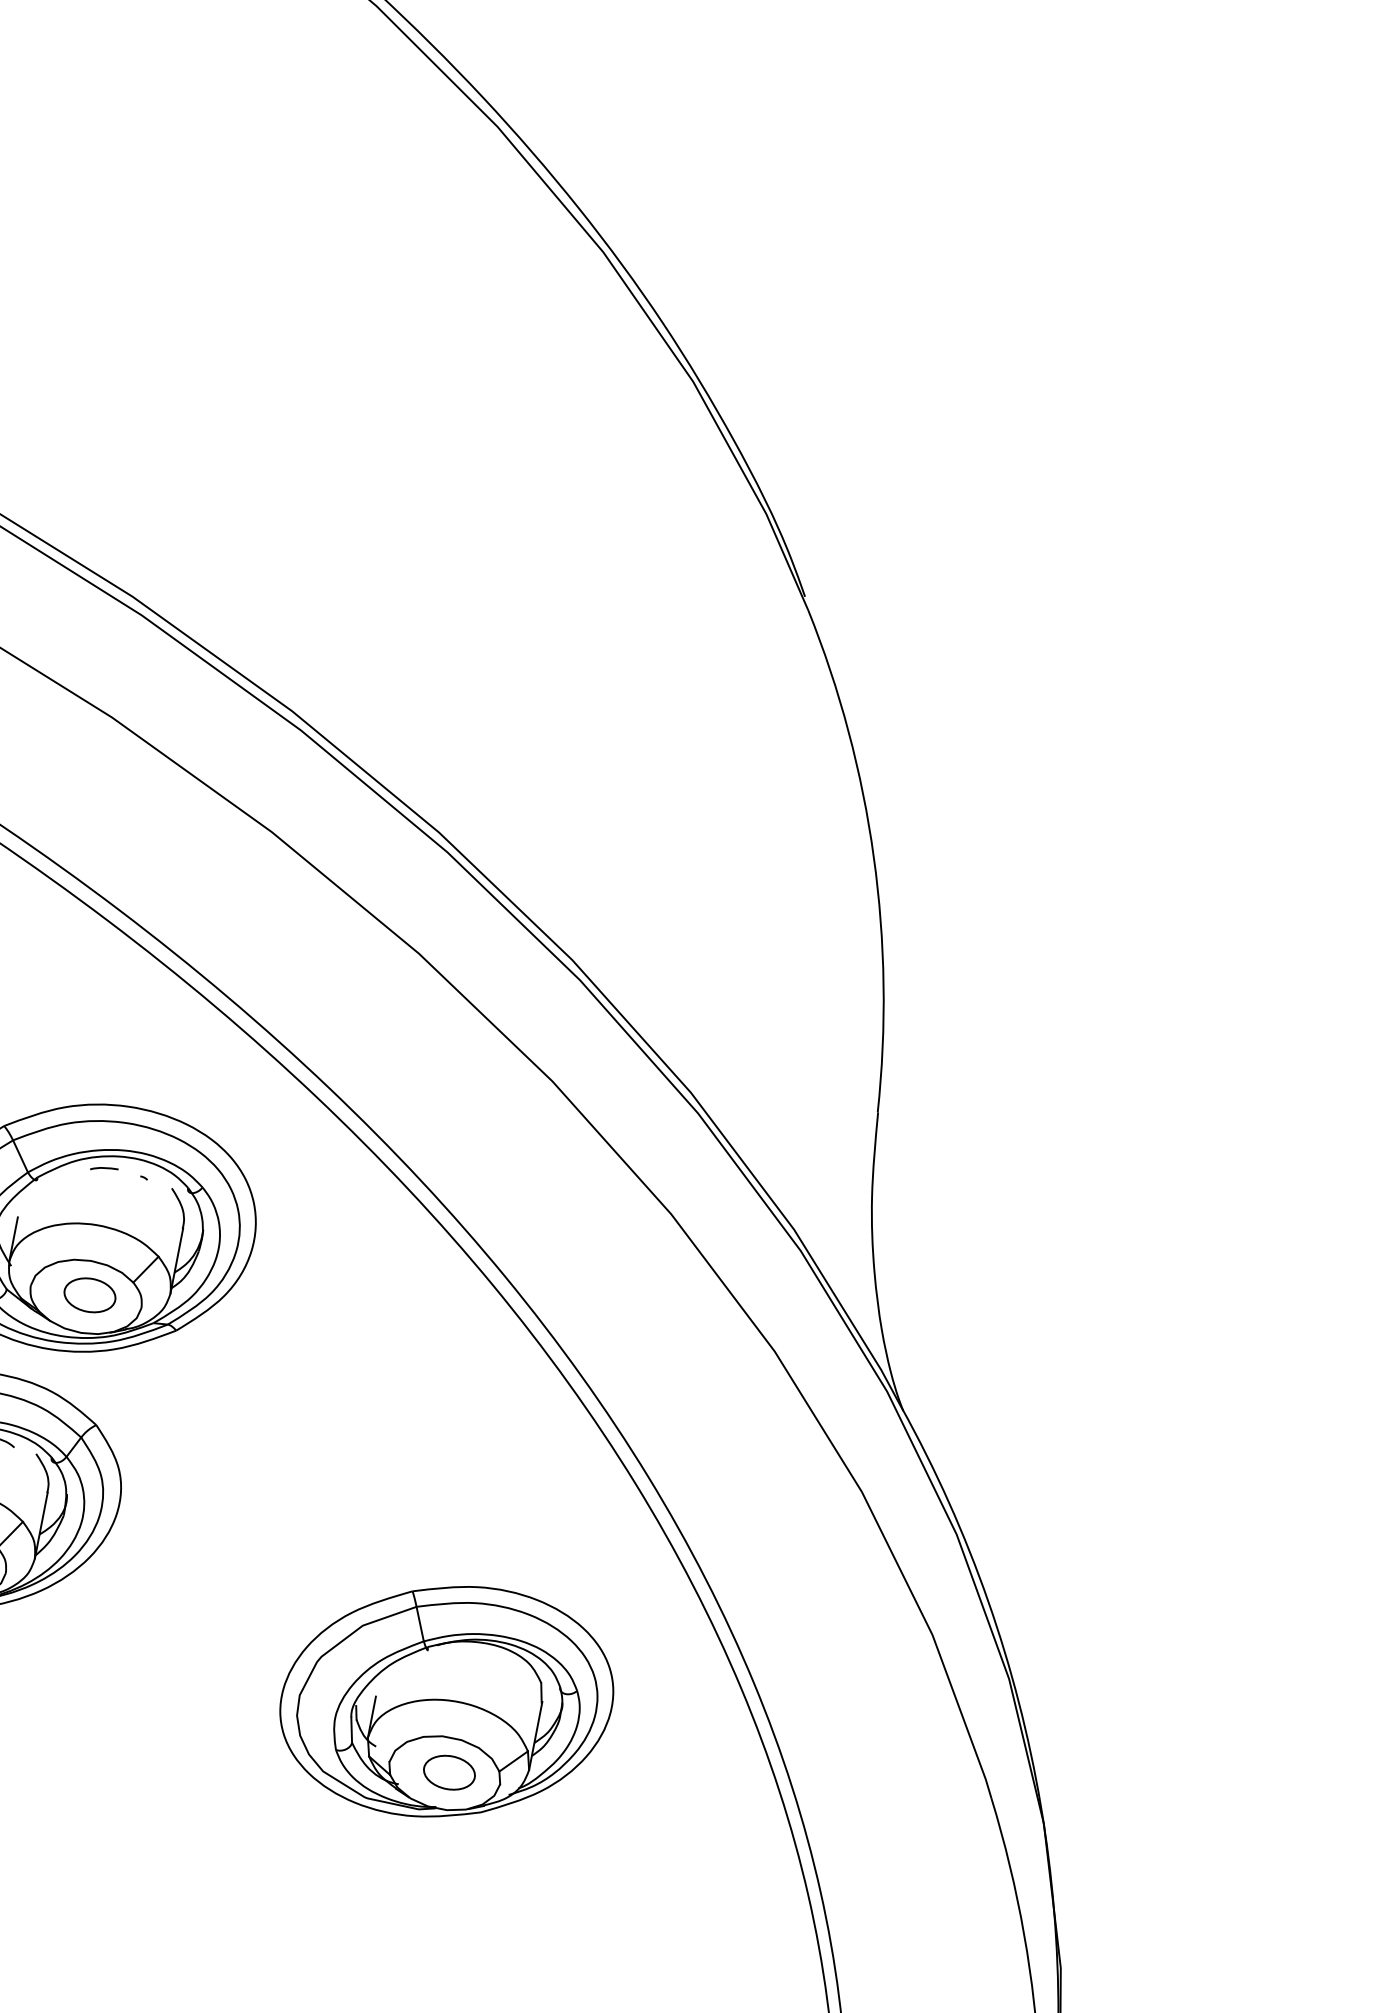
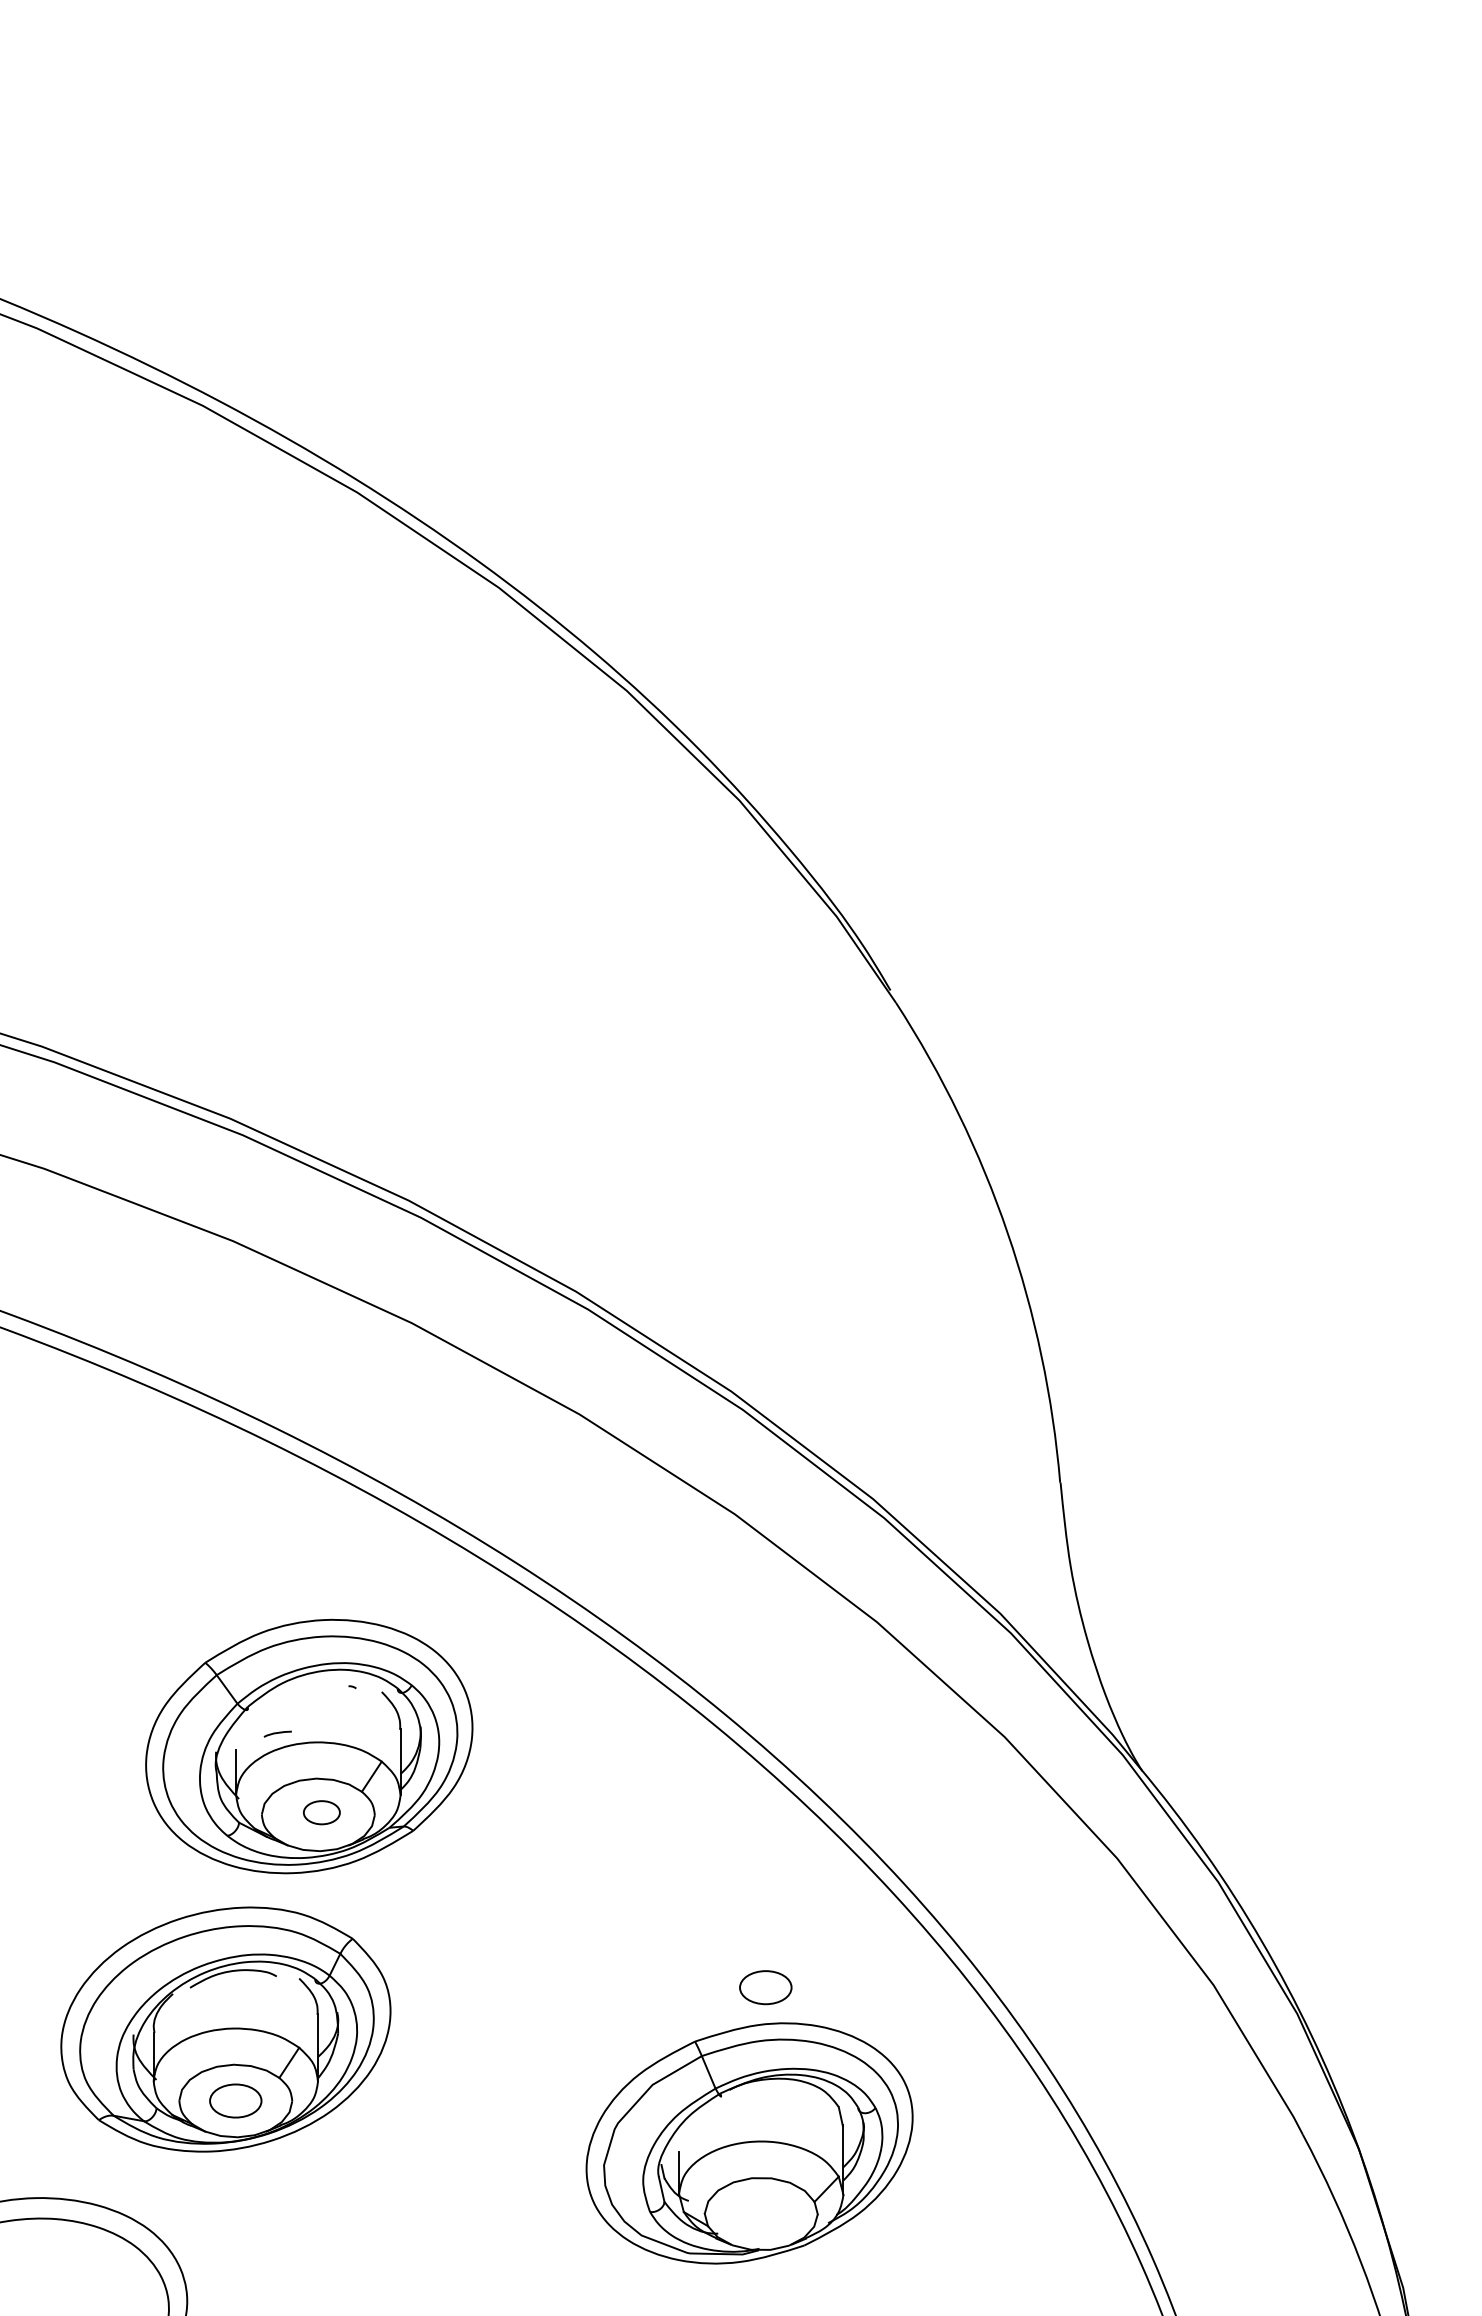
curve: (104, 1168) -> (277, 1733), moved
part: (89, 1295) -> (321, 1812), size x0.7
part: (449, 1772) -> (765, 1987), moved

